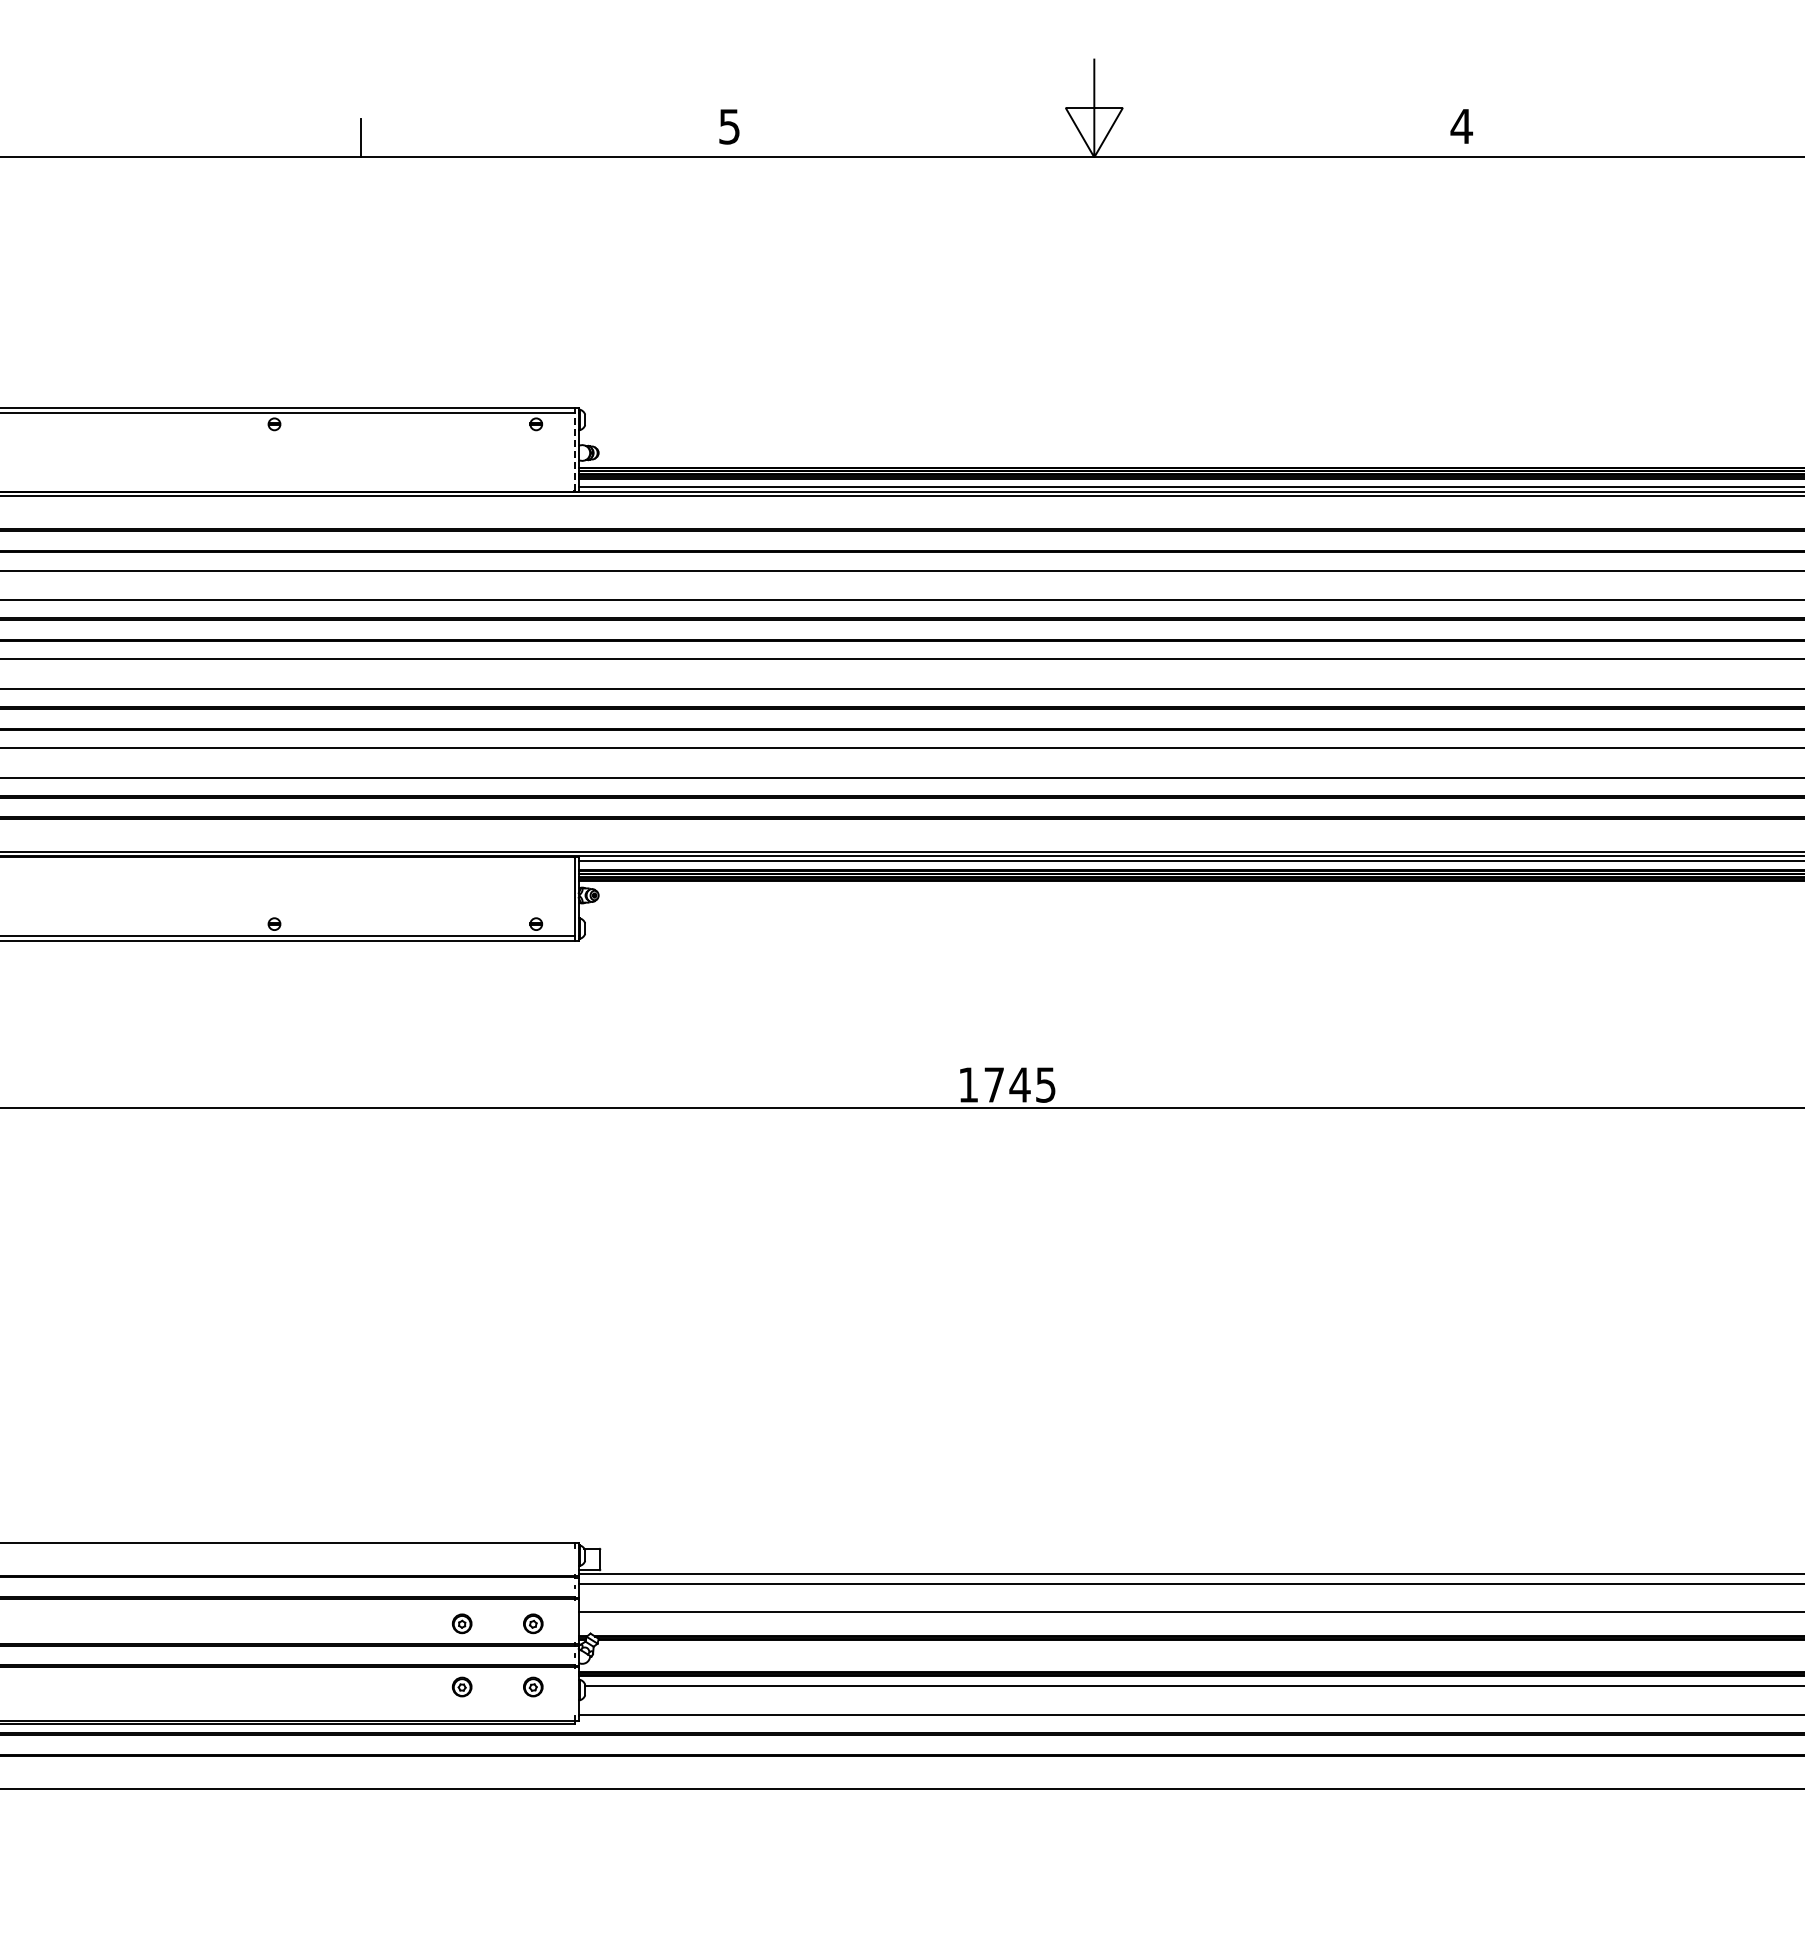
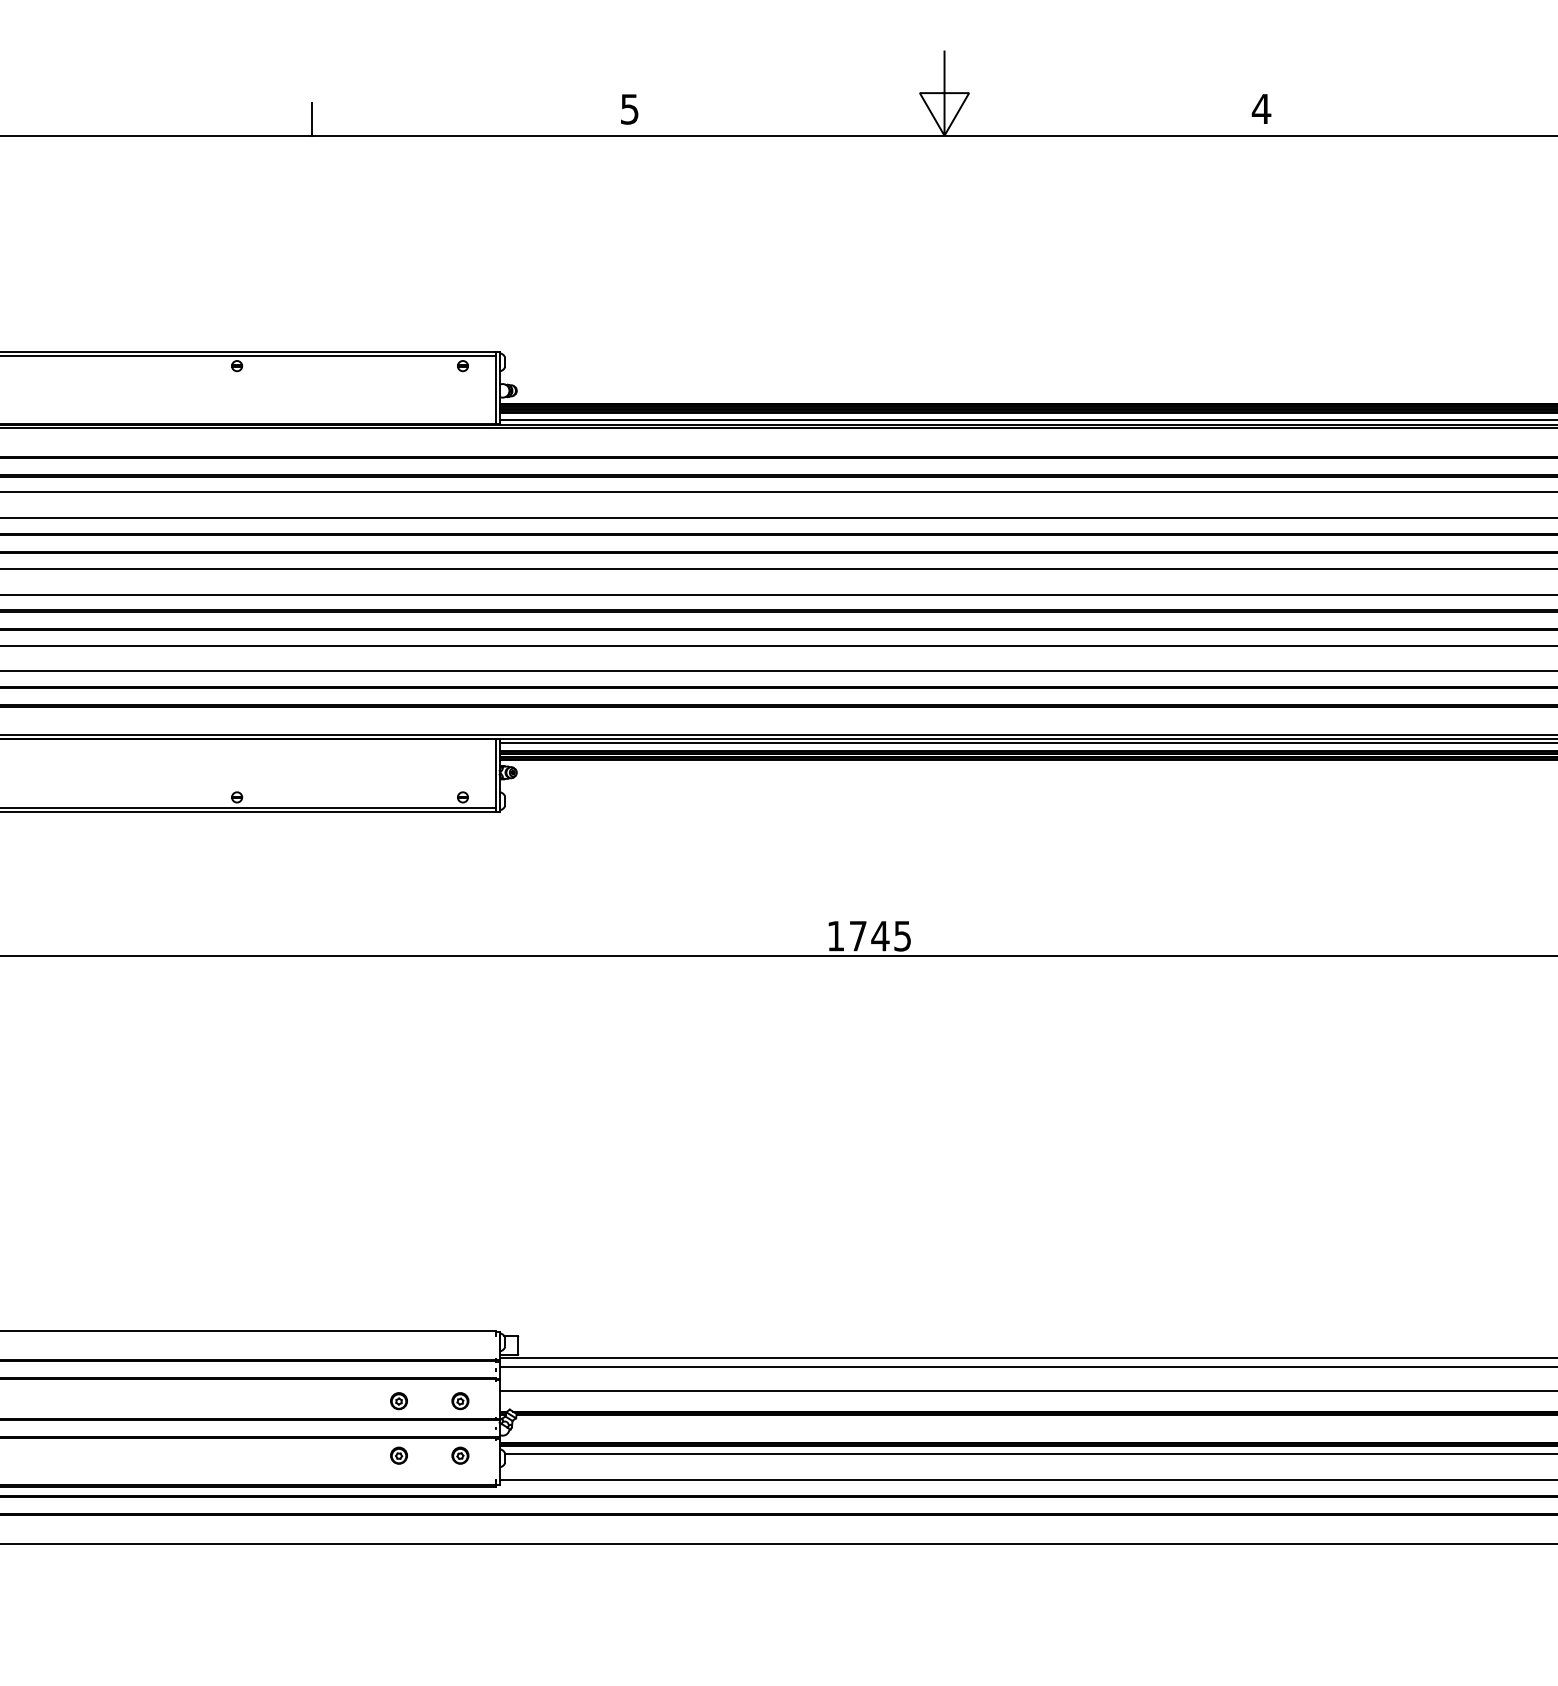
line: (574, 451) -> (495, 389), dashed -> solid

